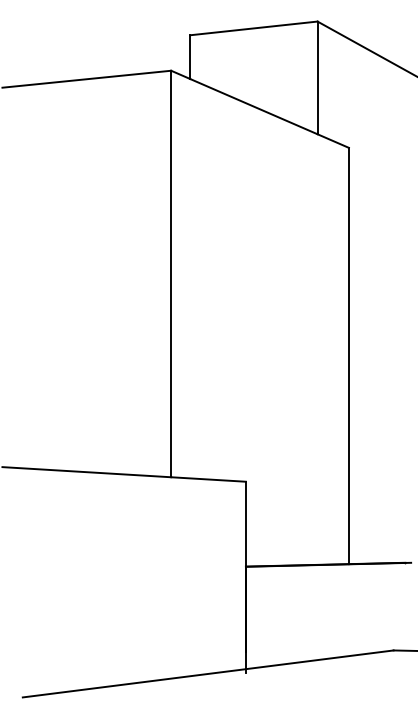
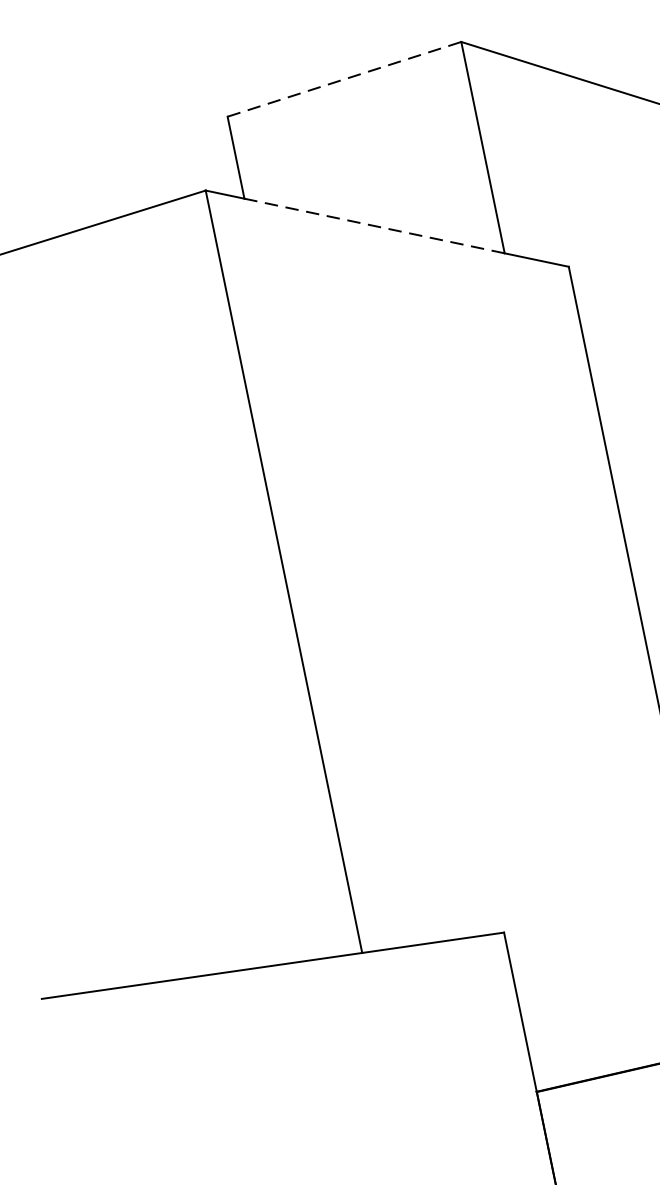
line: (254, 28) -> (345, 79), solid -> dashed
line: (253, 106) -> (373, 225), solid -> dashed

